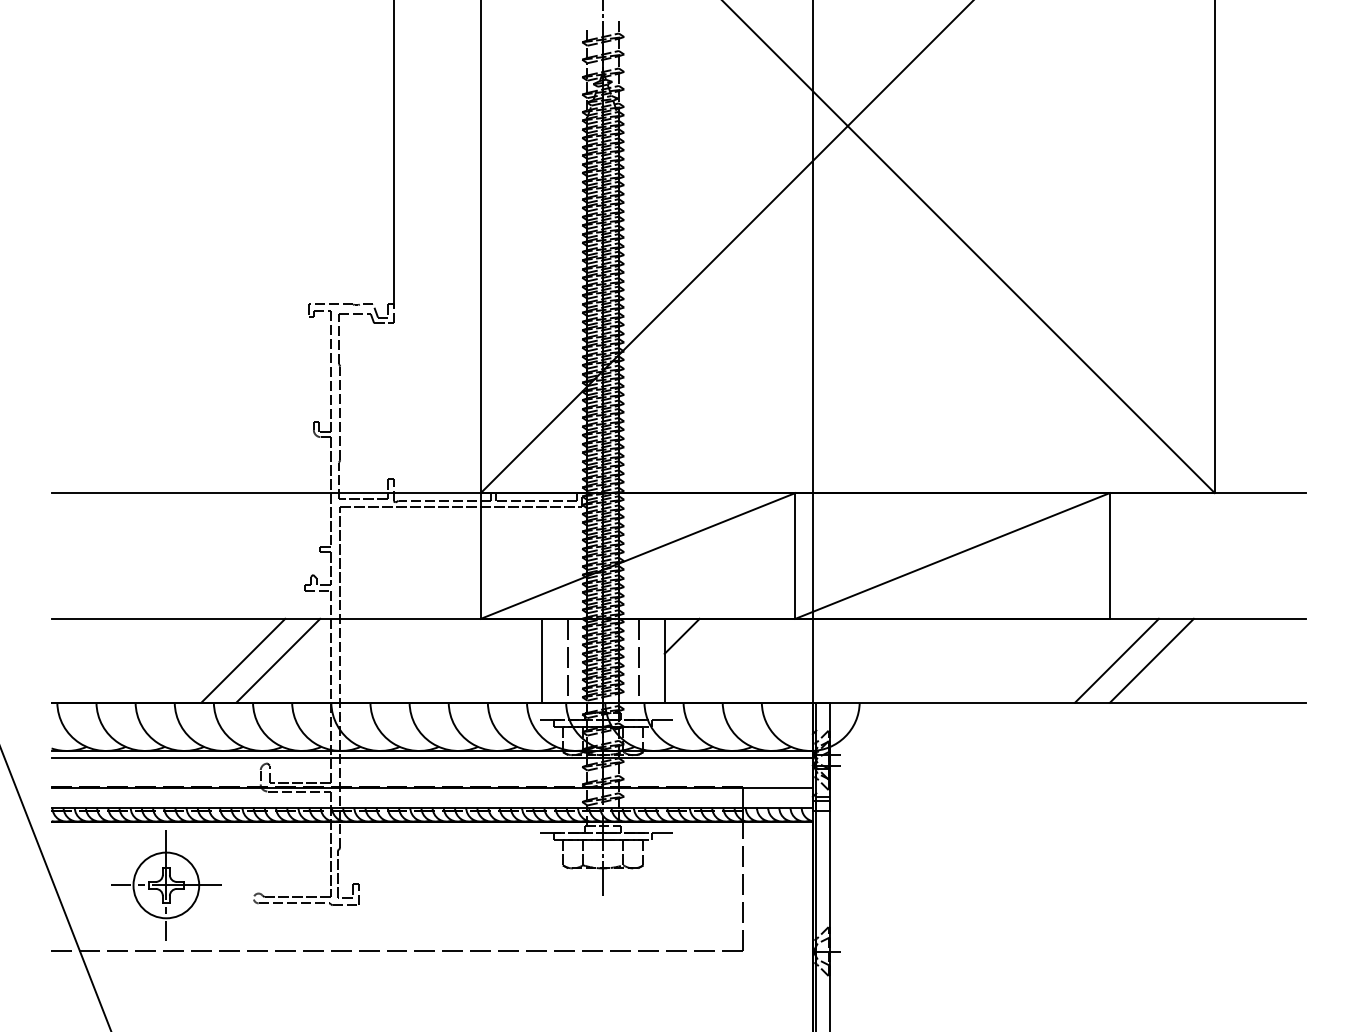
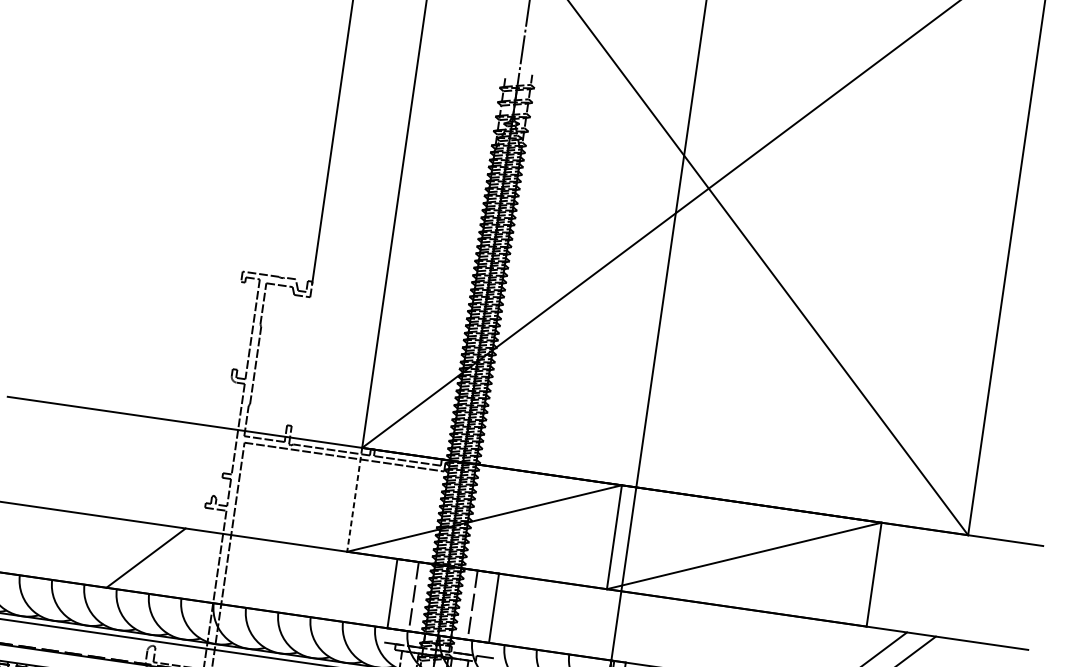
line: (480, 555) -> (354, 499), solid -> dashed
line: (681, 635) -> (510, 589), removed
line: (278, 660) -> (175, 562), removed

